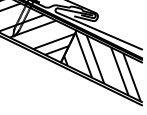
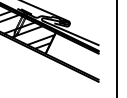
hatch: (101, 66) -> (72, 56), removed

